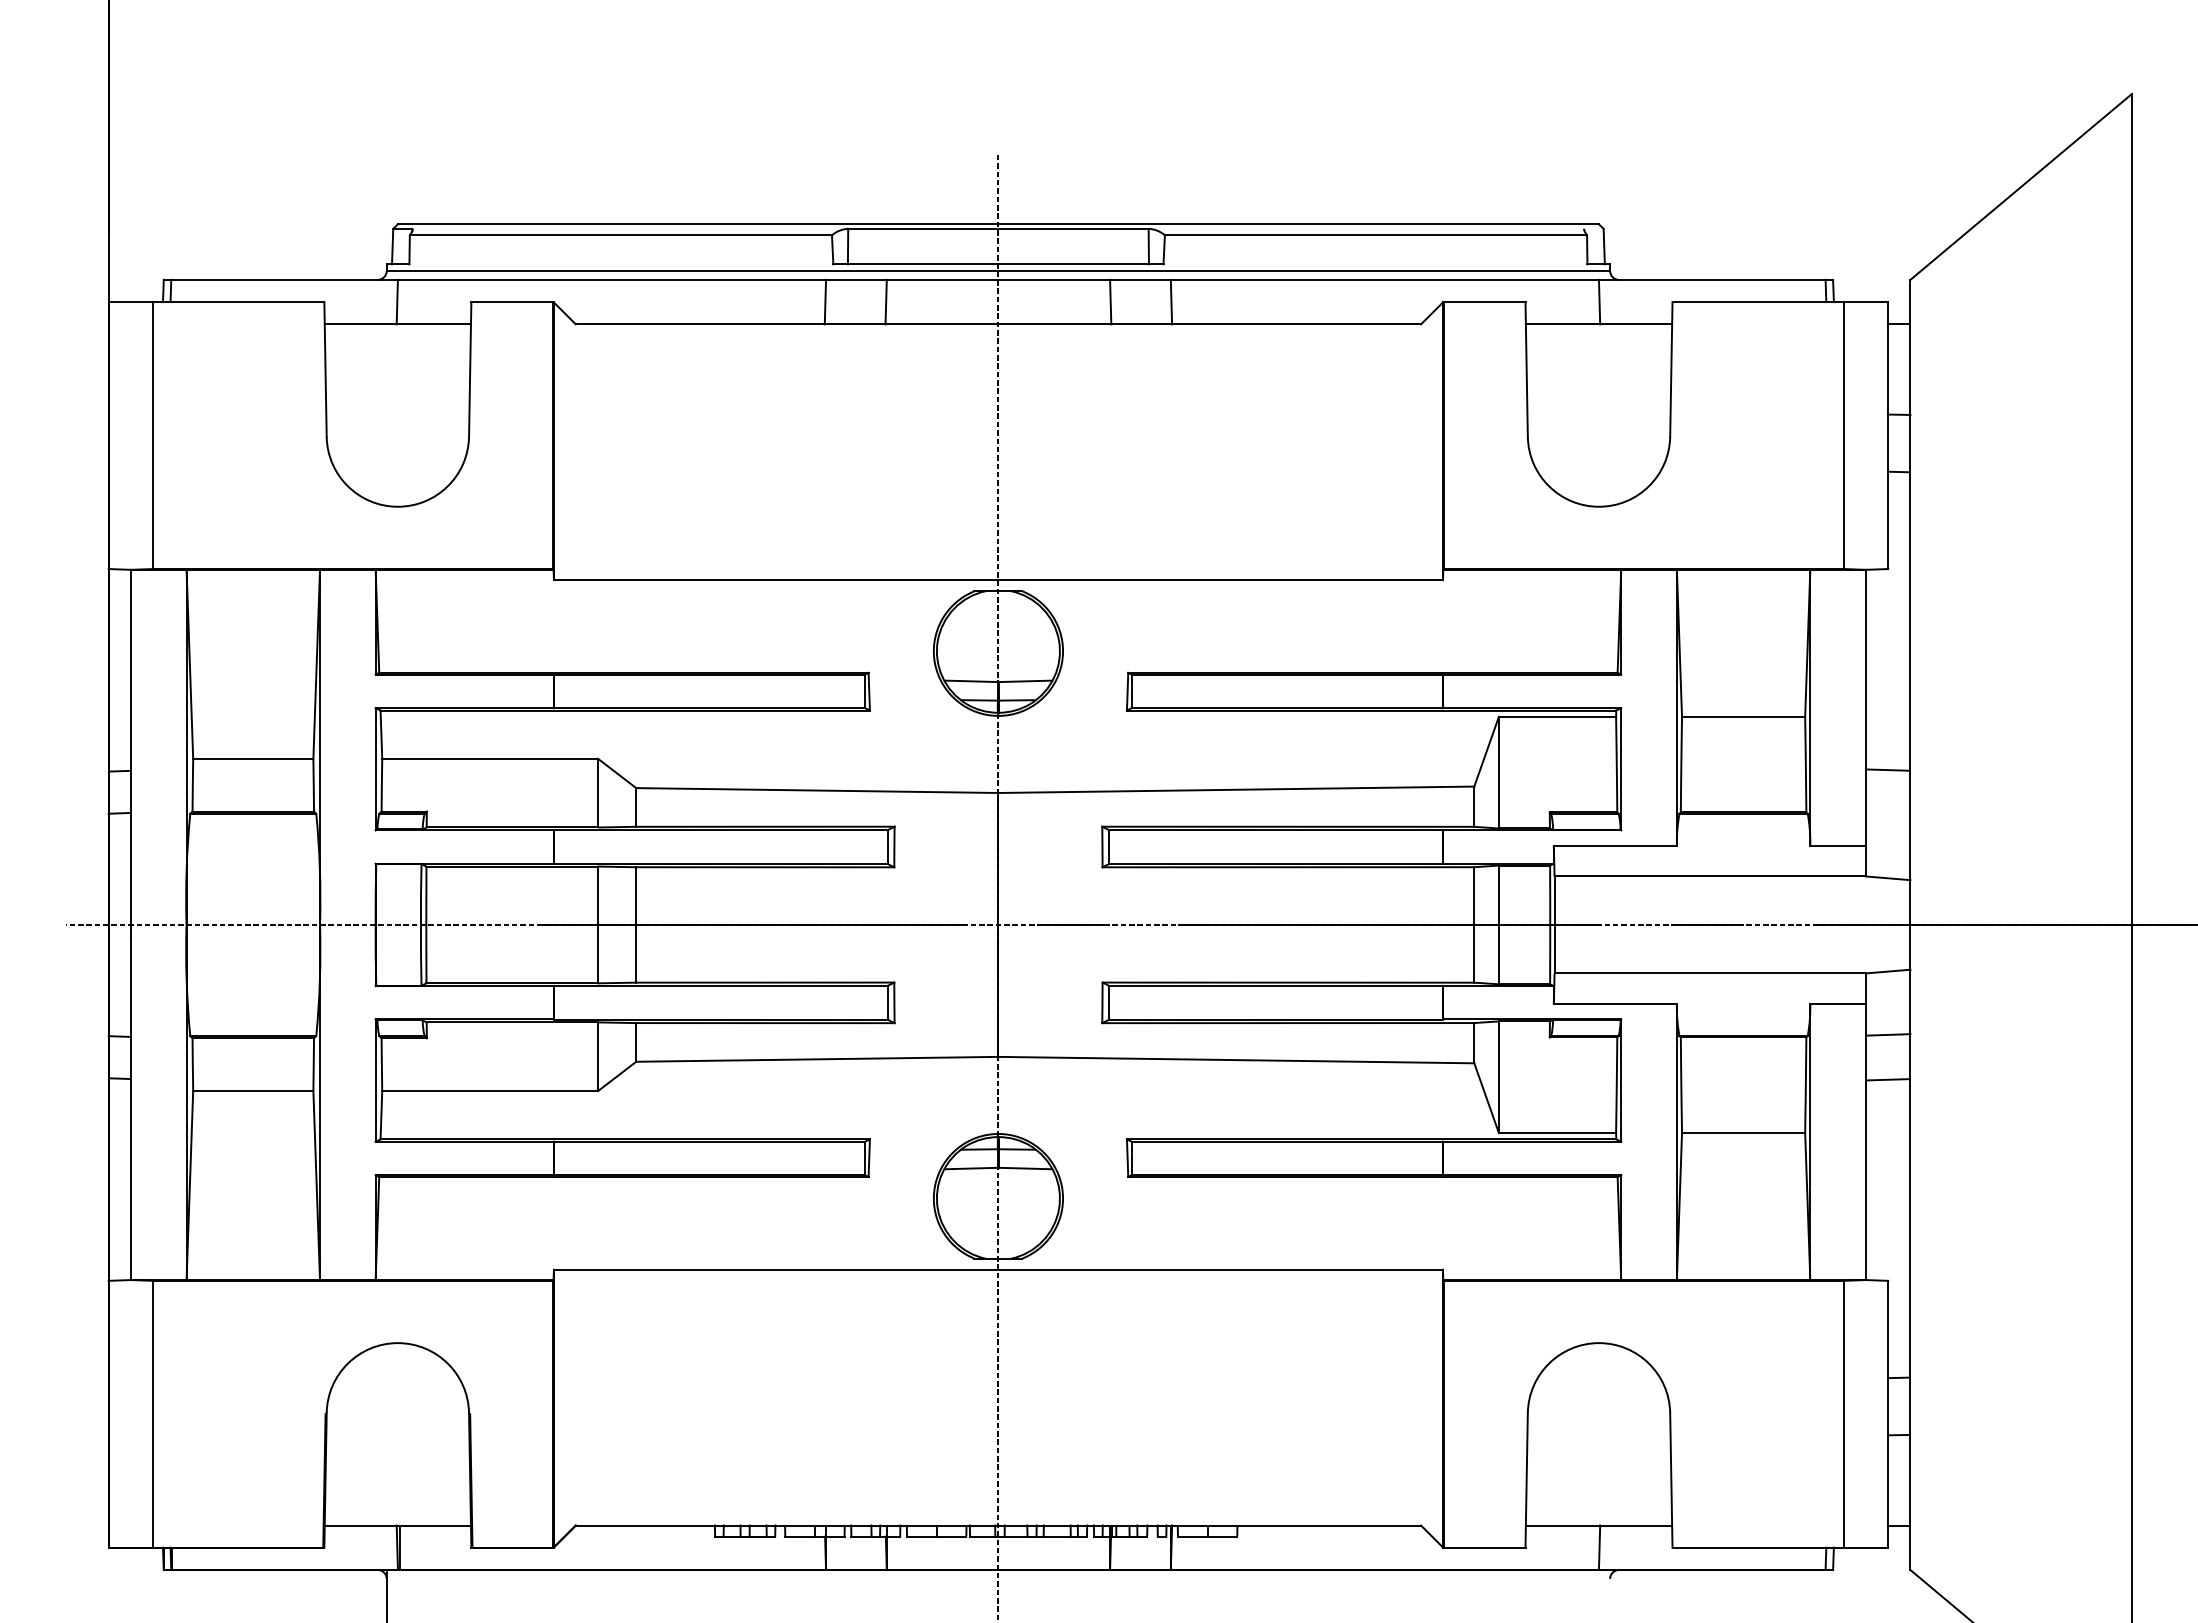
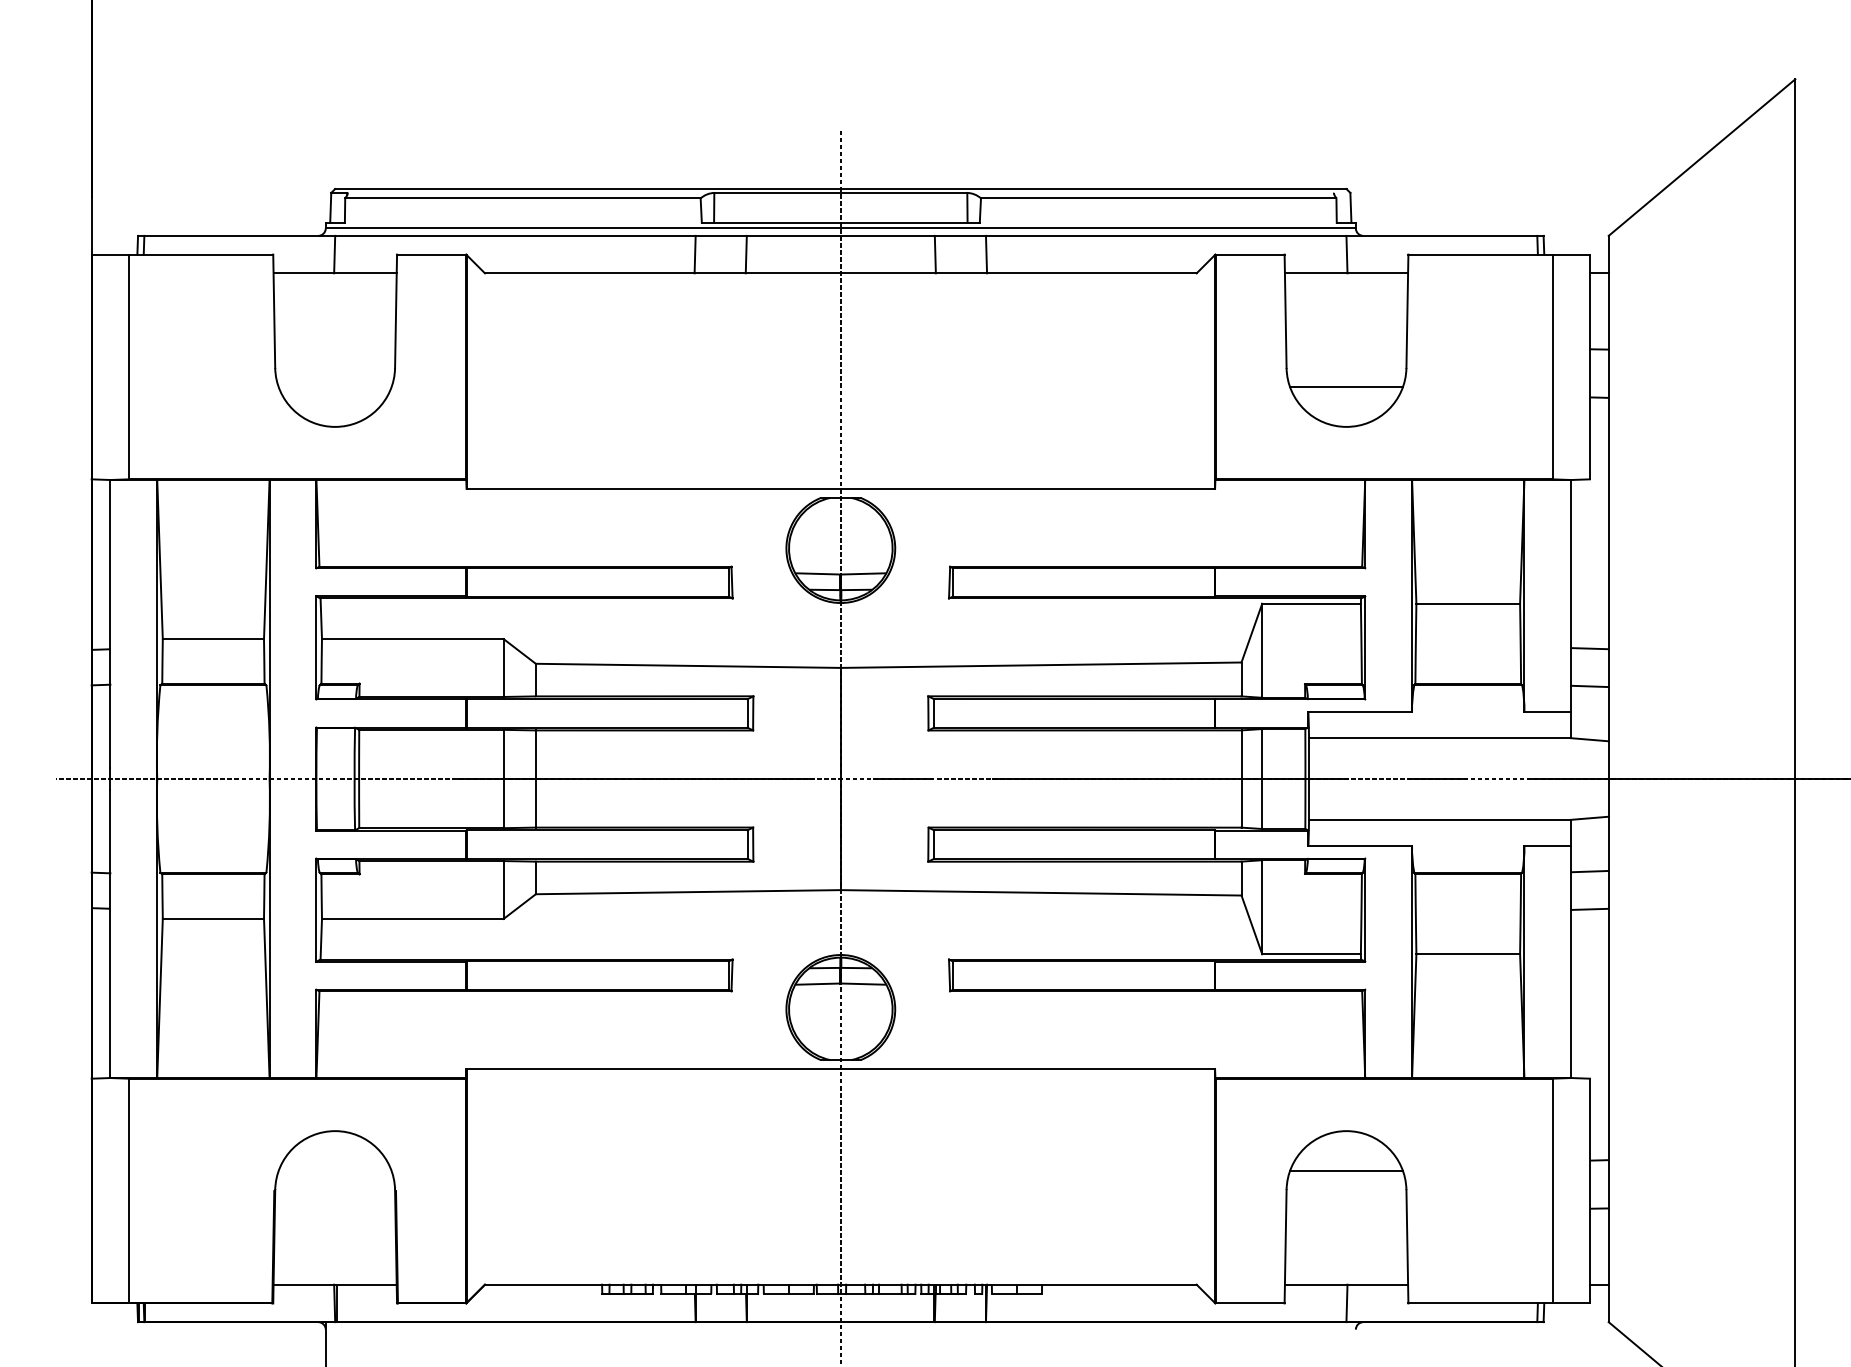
line: (1598, 459) -> (1346, 387), added
line: (1887, 814) -> (1589, 686), added
line: (1598, 1390) -> (1346, 1171), added

